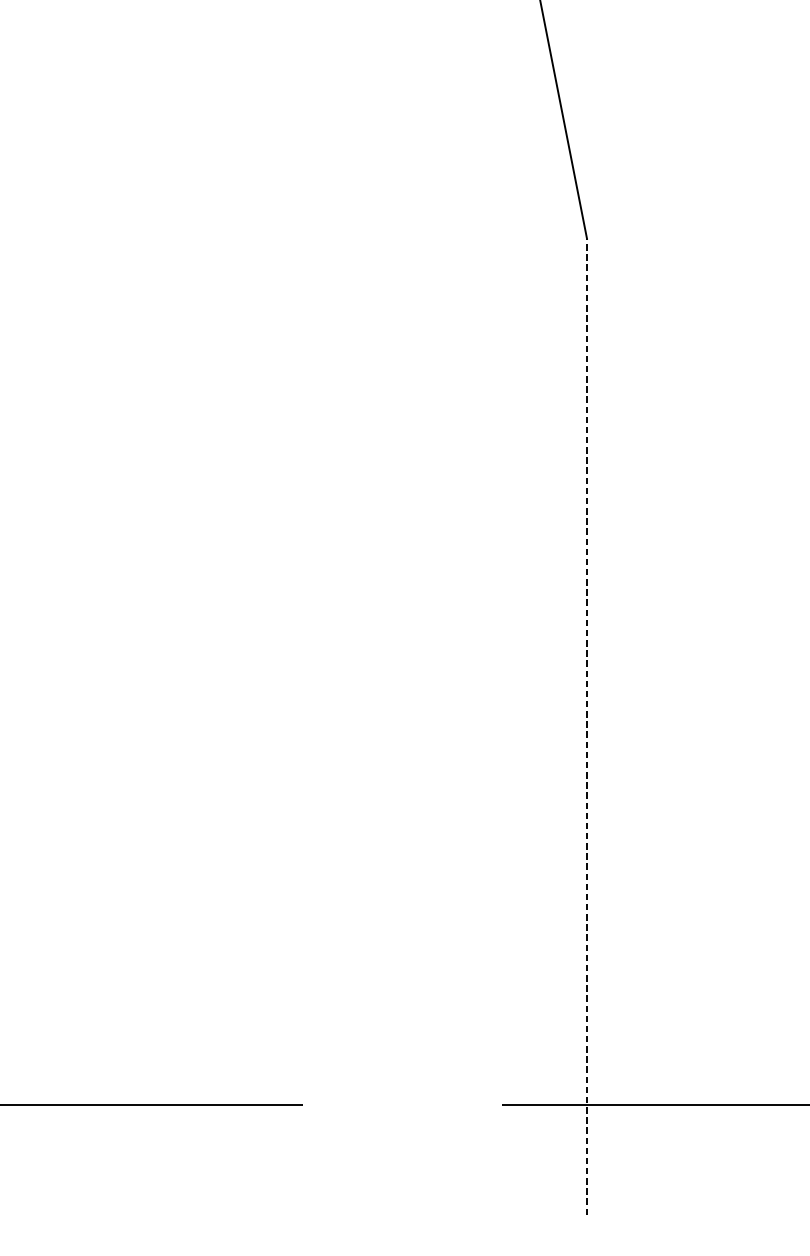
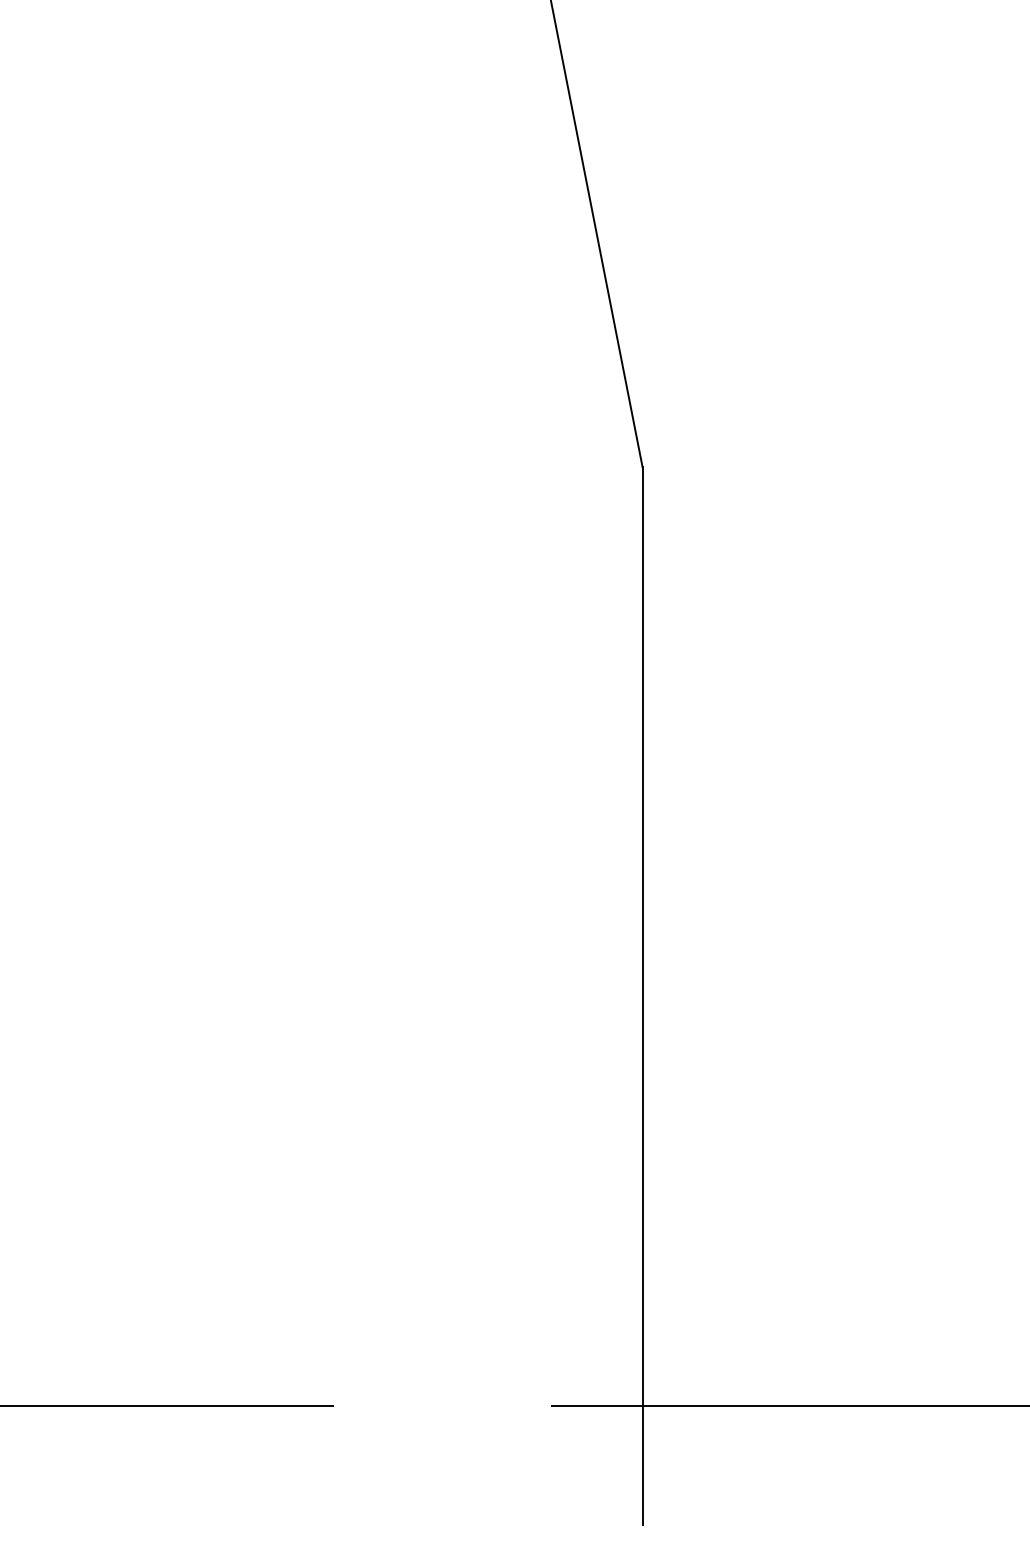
line: (586, 727) -> (642, 996), dashed -> solid

